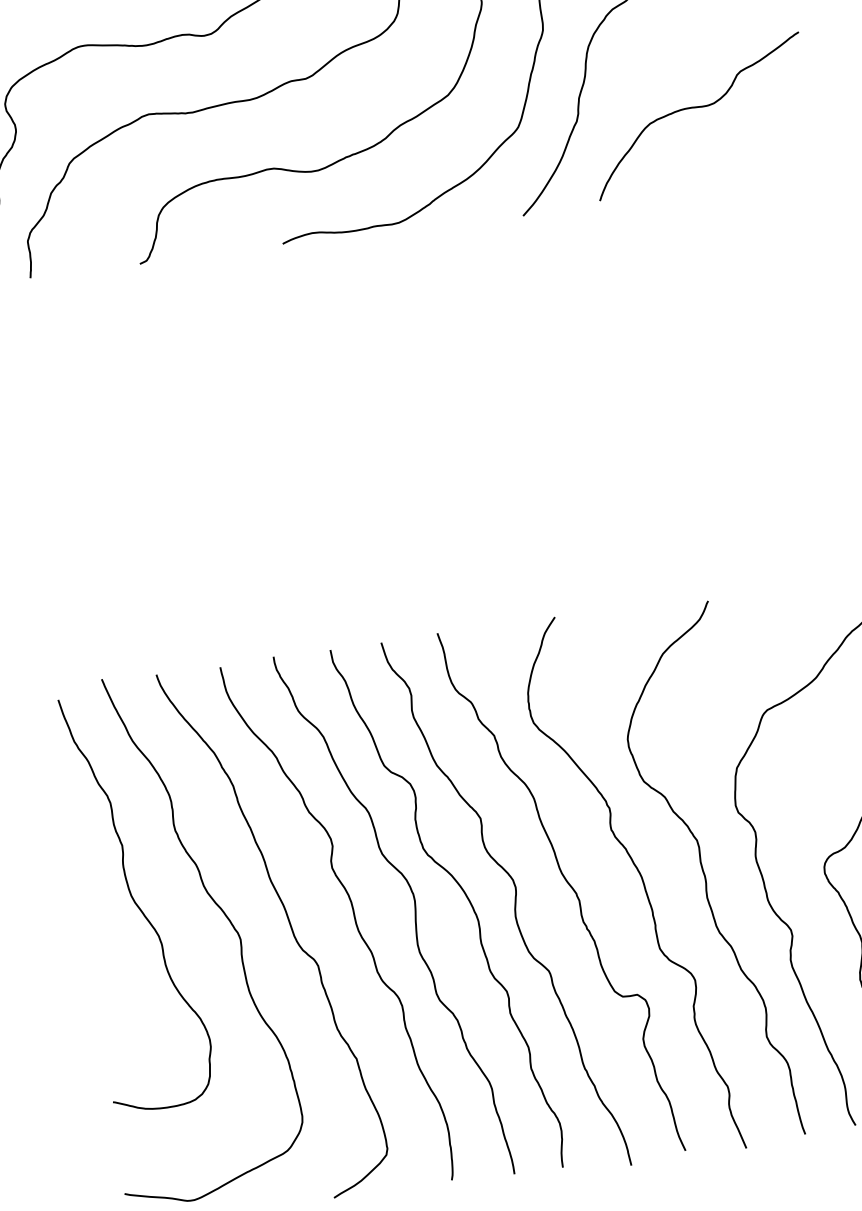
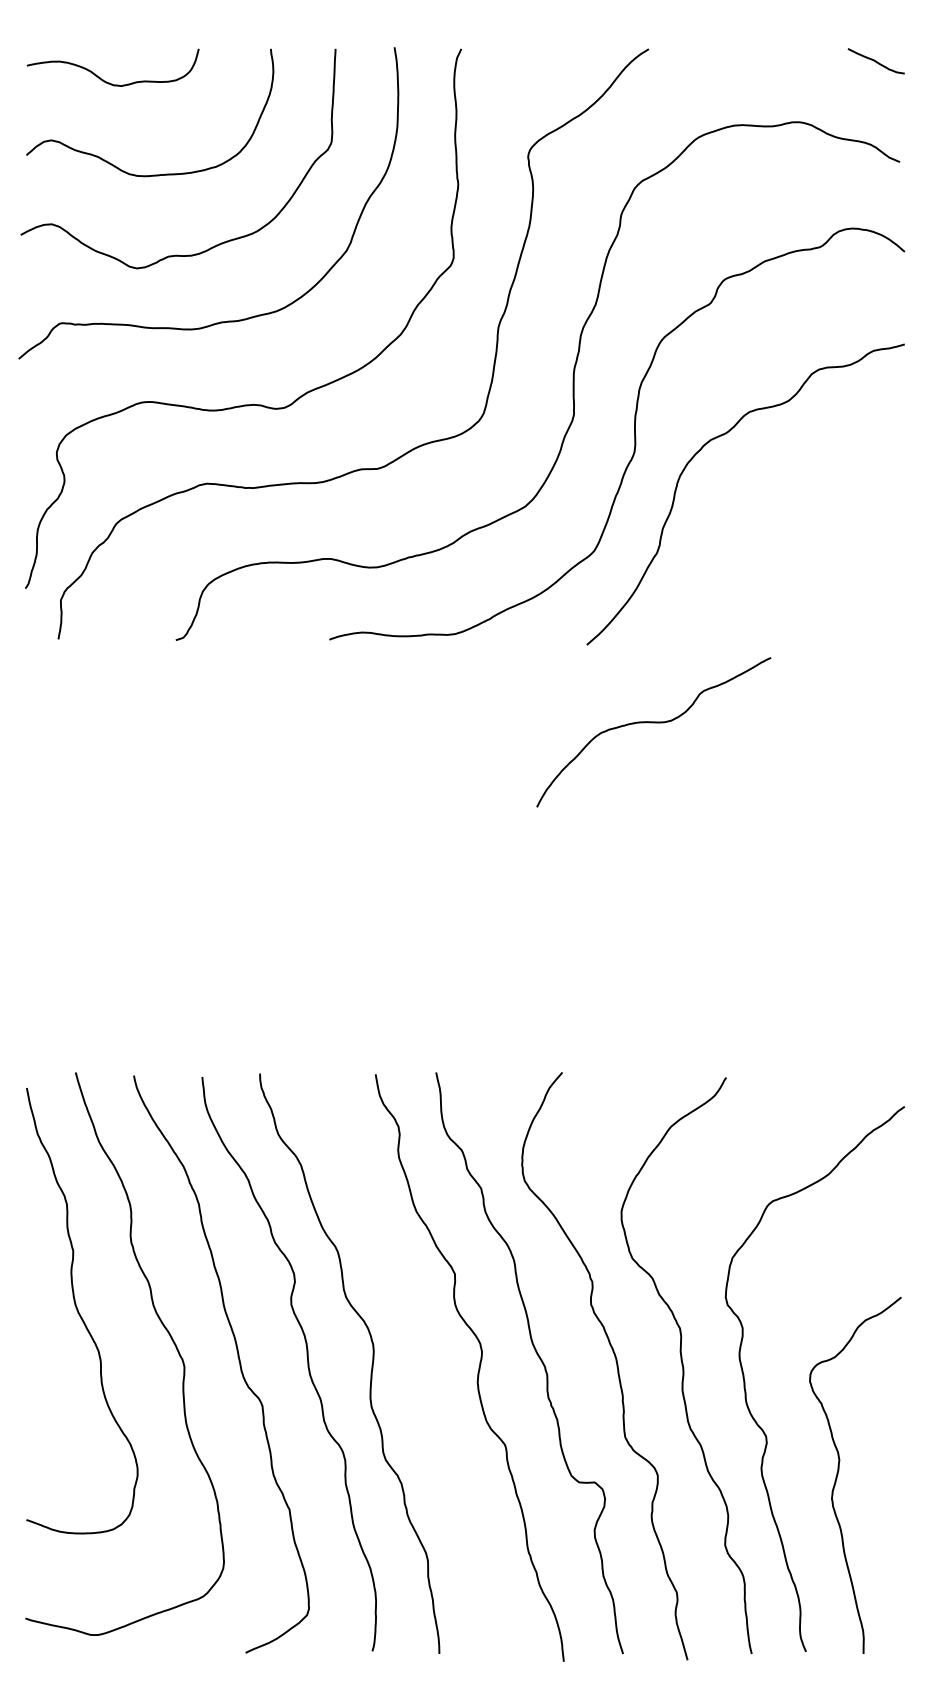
curve: (697, 108) -> (653, 723), moved
curve: (466, 897) -> (428, 1355), removed

